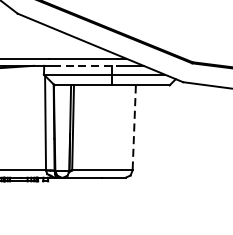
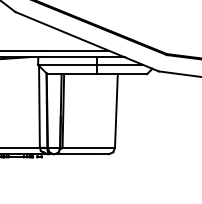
line: (84, 66) -> (73, 57), dashed -> solid
line: (134, 128) -> (116, 111), dashed -> solid

